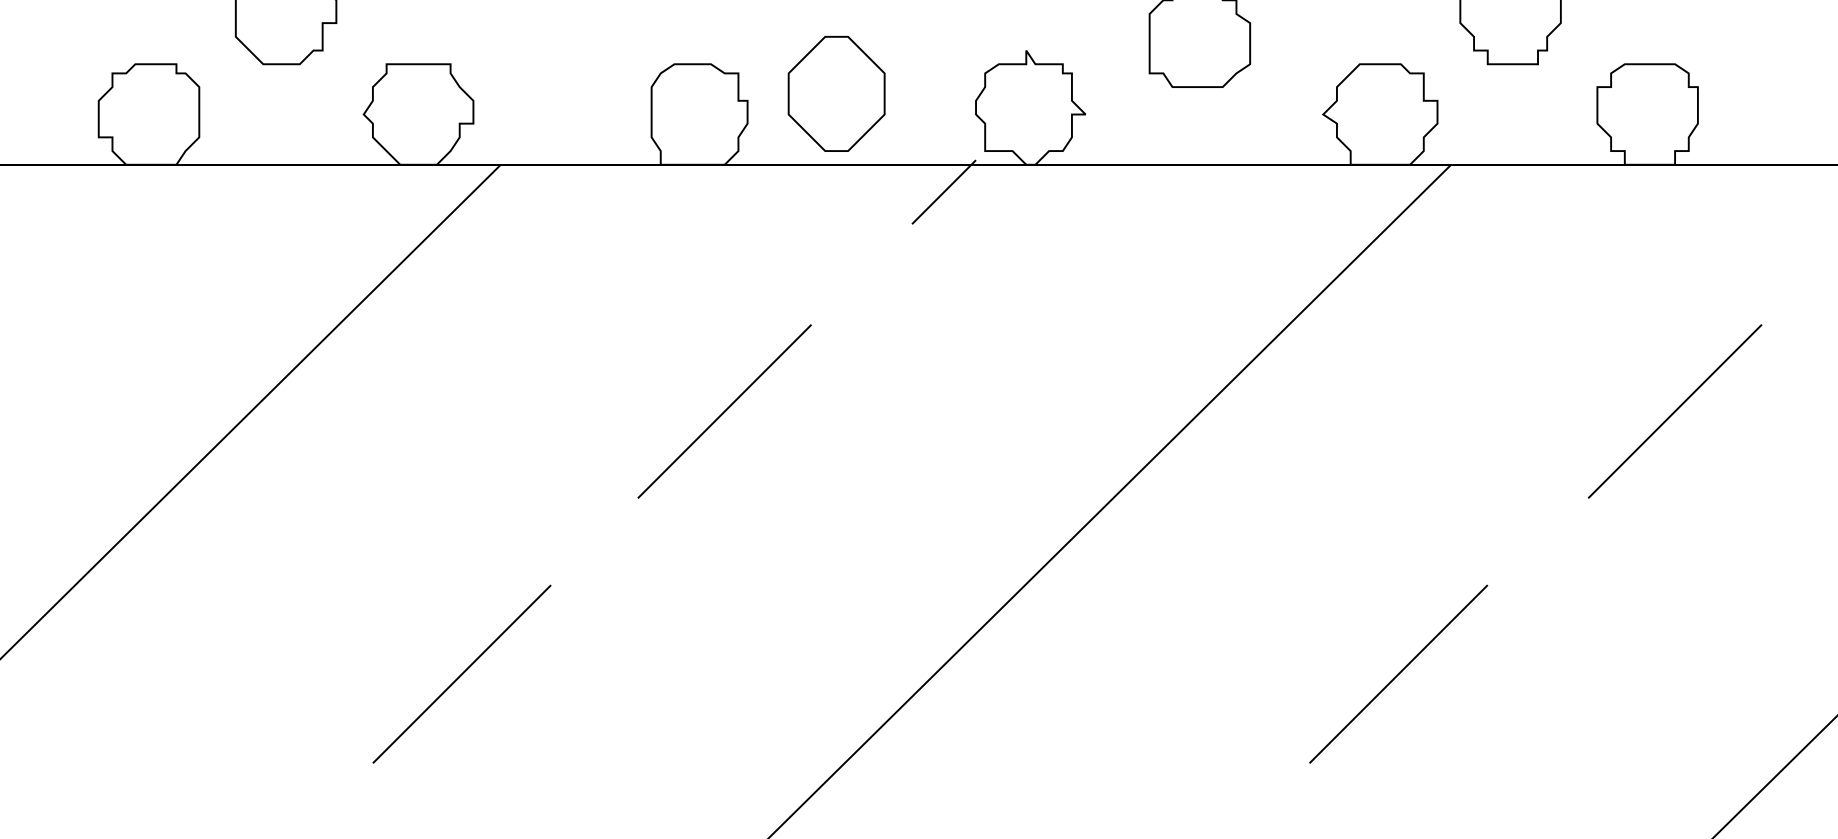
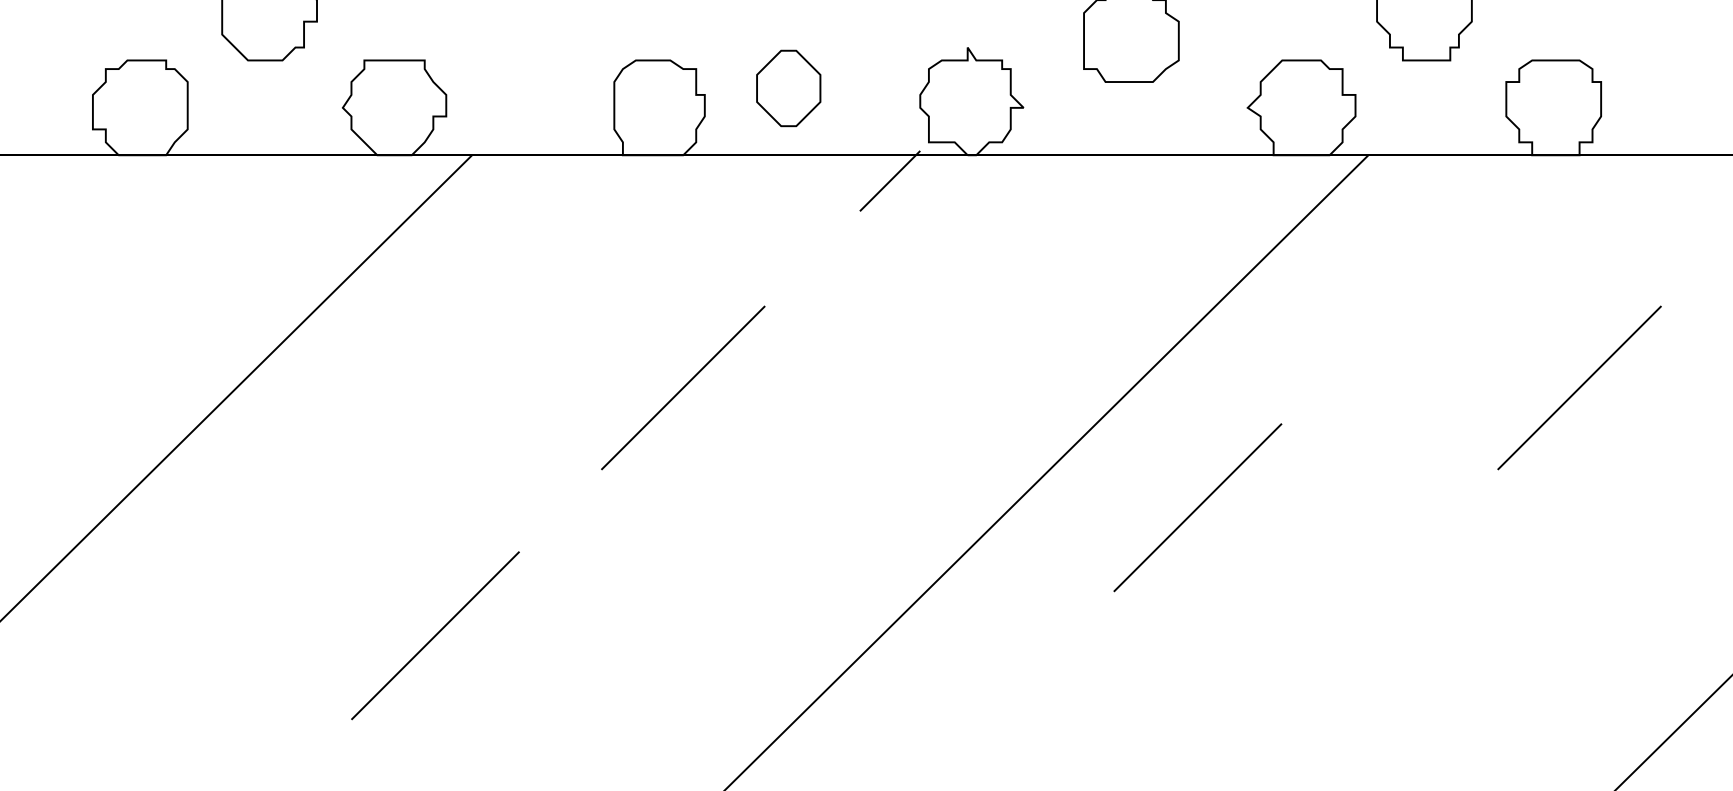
part: (836, 93) -> (788, 88), size x0.7
line: (1398, 673) -> (1197, 507), moved

